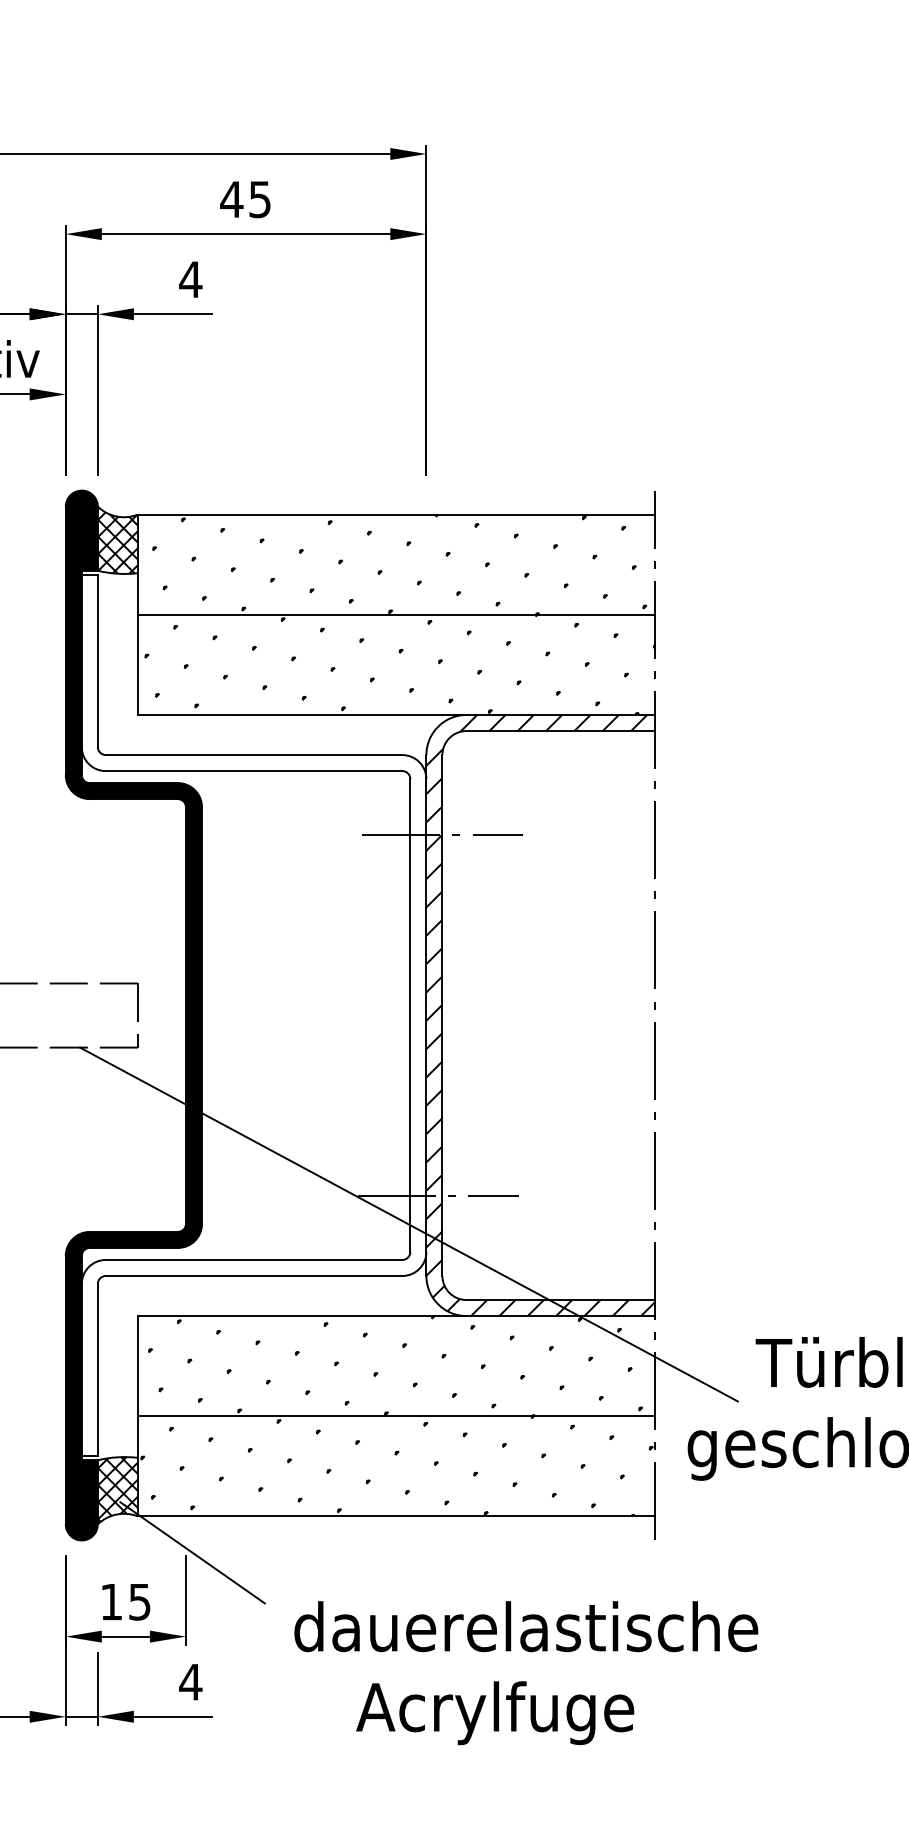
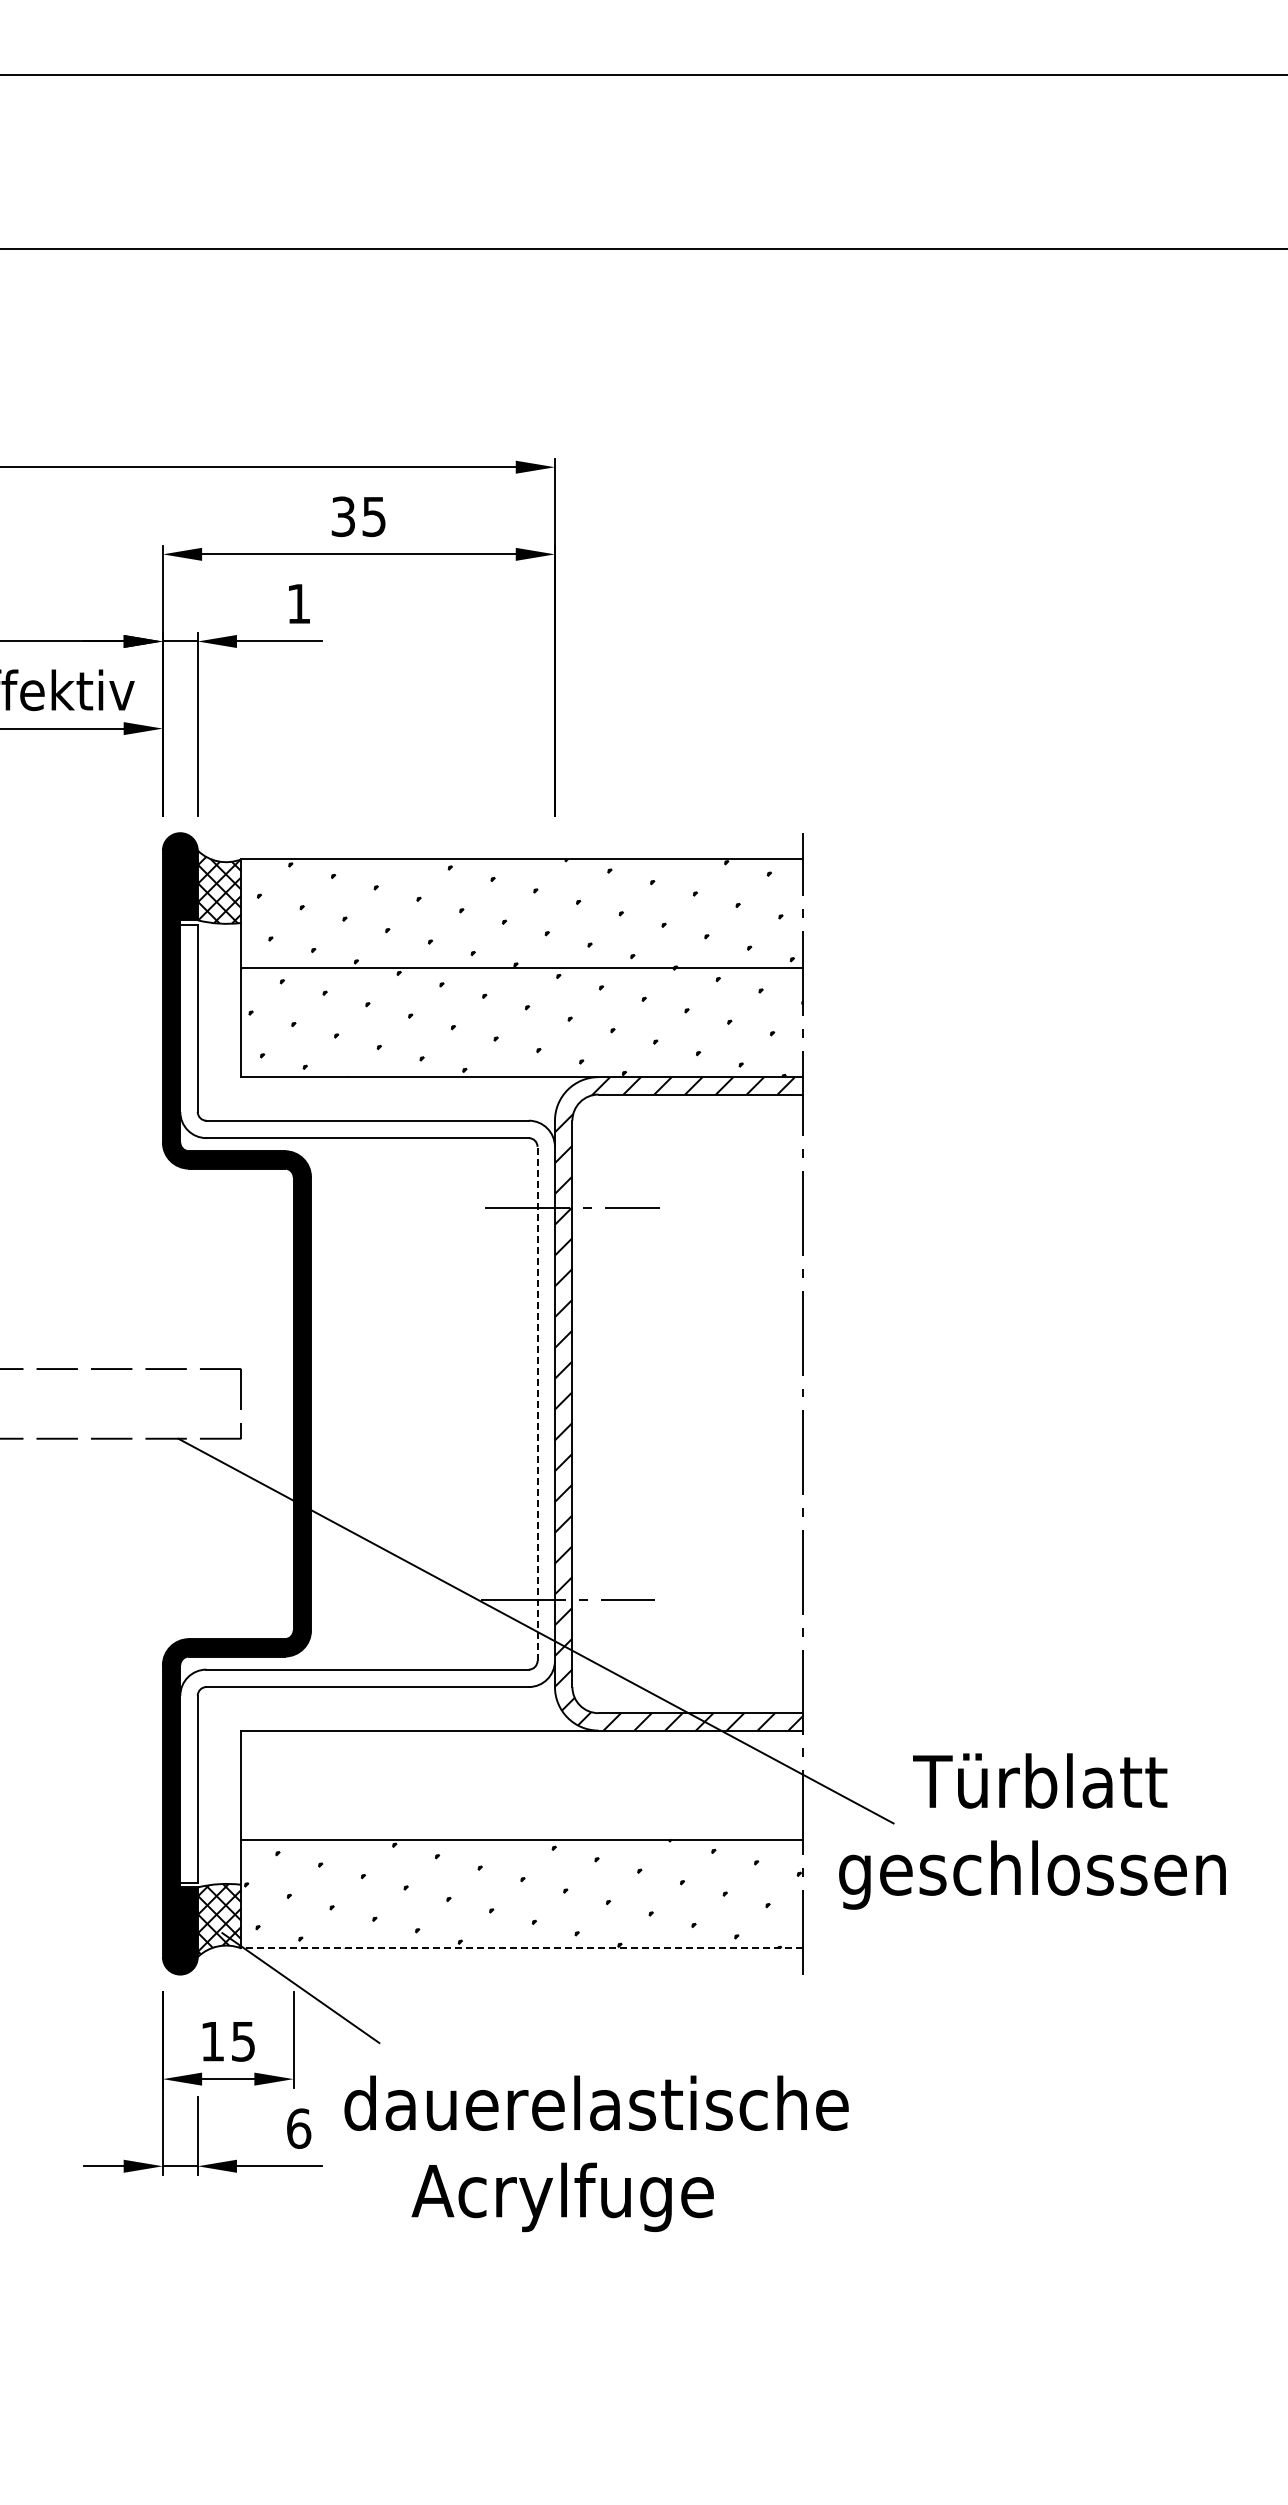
text: (231, 199) -> (343, 516), 45 -> 35
text: (190, 279) -> (298, 603), 4 -> 1
line: (410, 1015) -> (537, 1403), solid -> dashed
hatch: (395, 1365) -> (521, 1784), removed
line: (396, 1516) -> (522, 1948), solid -> dashed
text: (526, 1672) -> (596, 2153), moved
text: (190, 1682) -> (298, 2128), 4 -> 6

